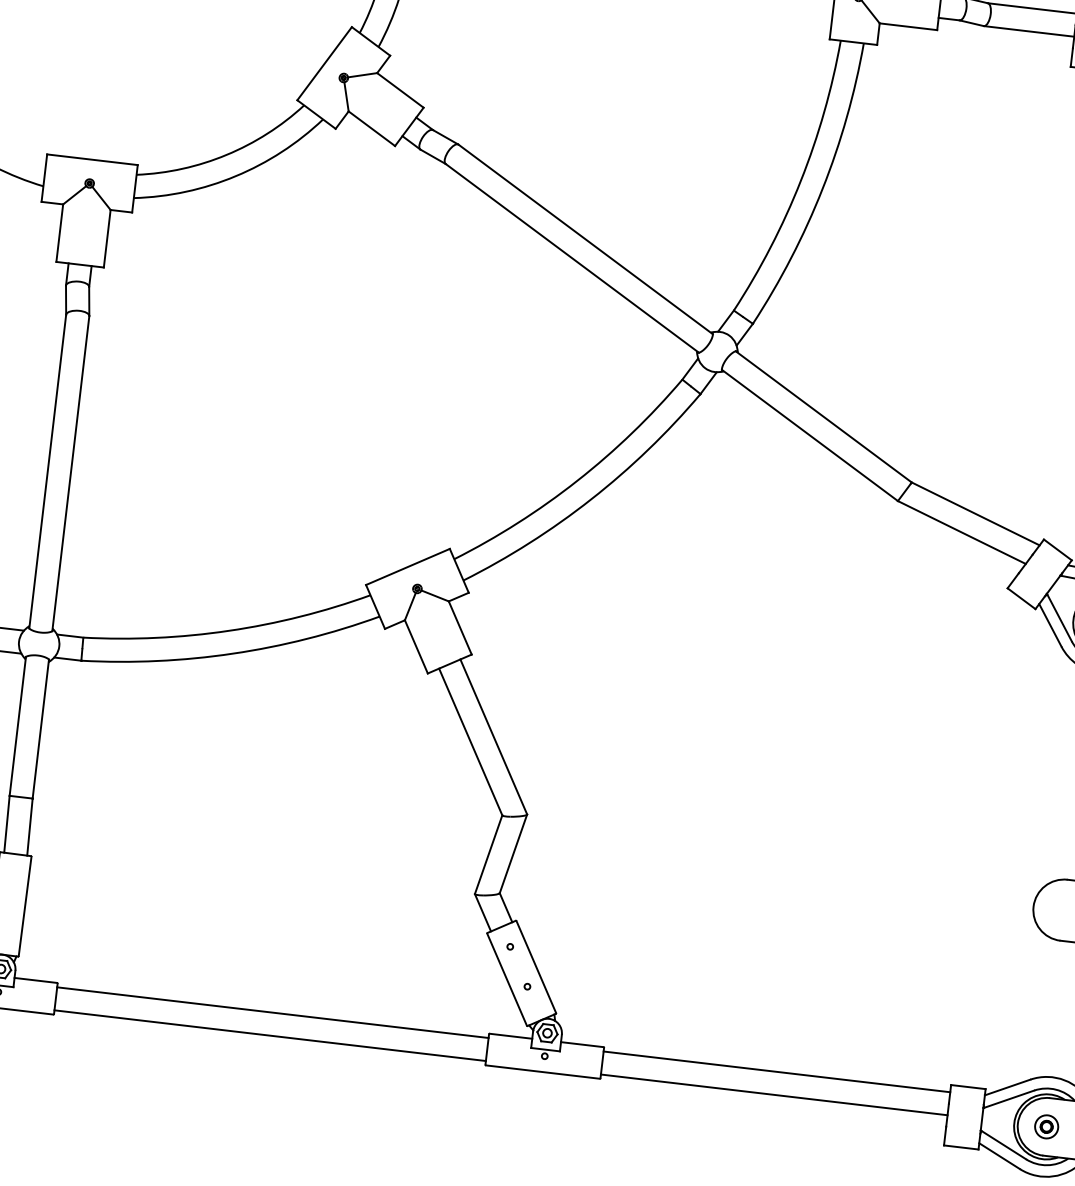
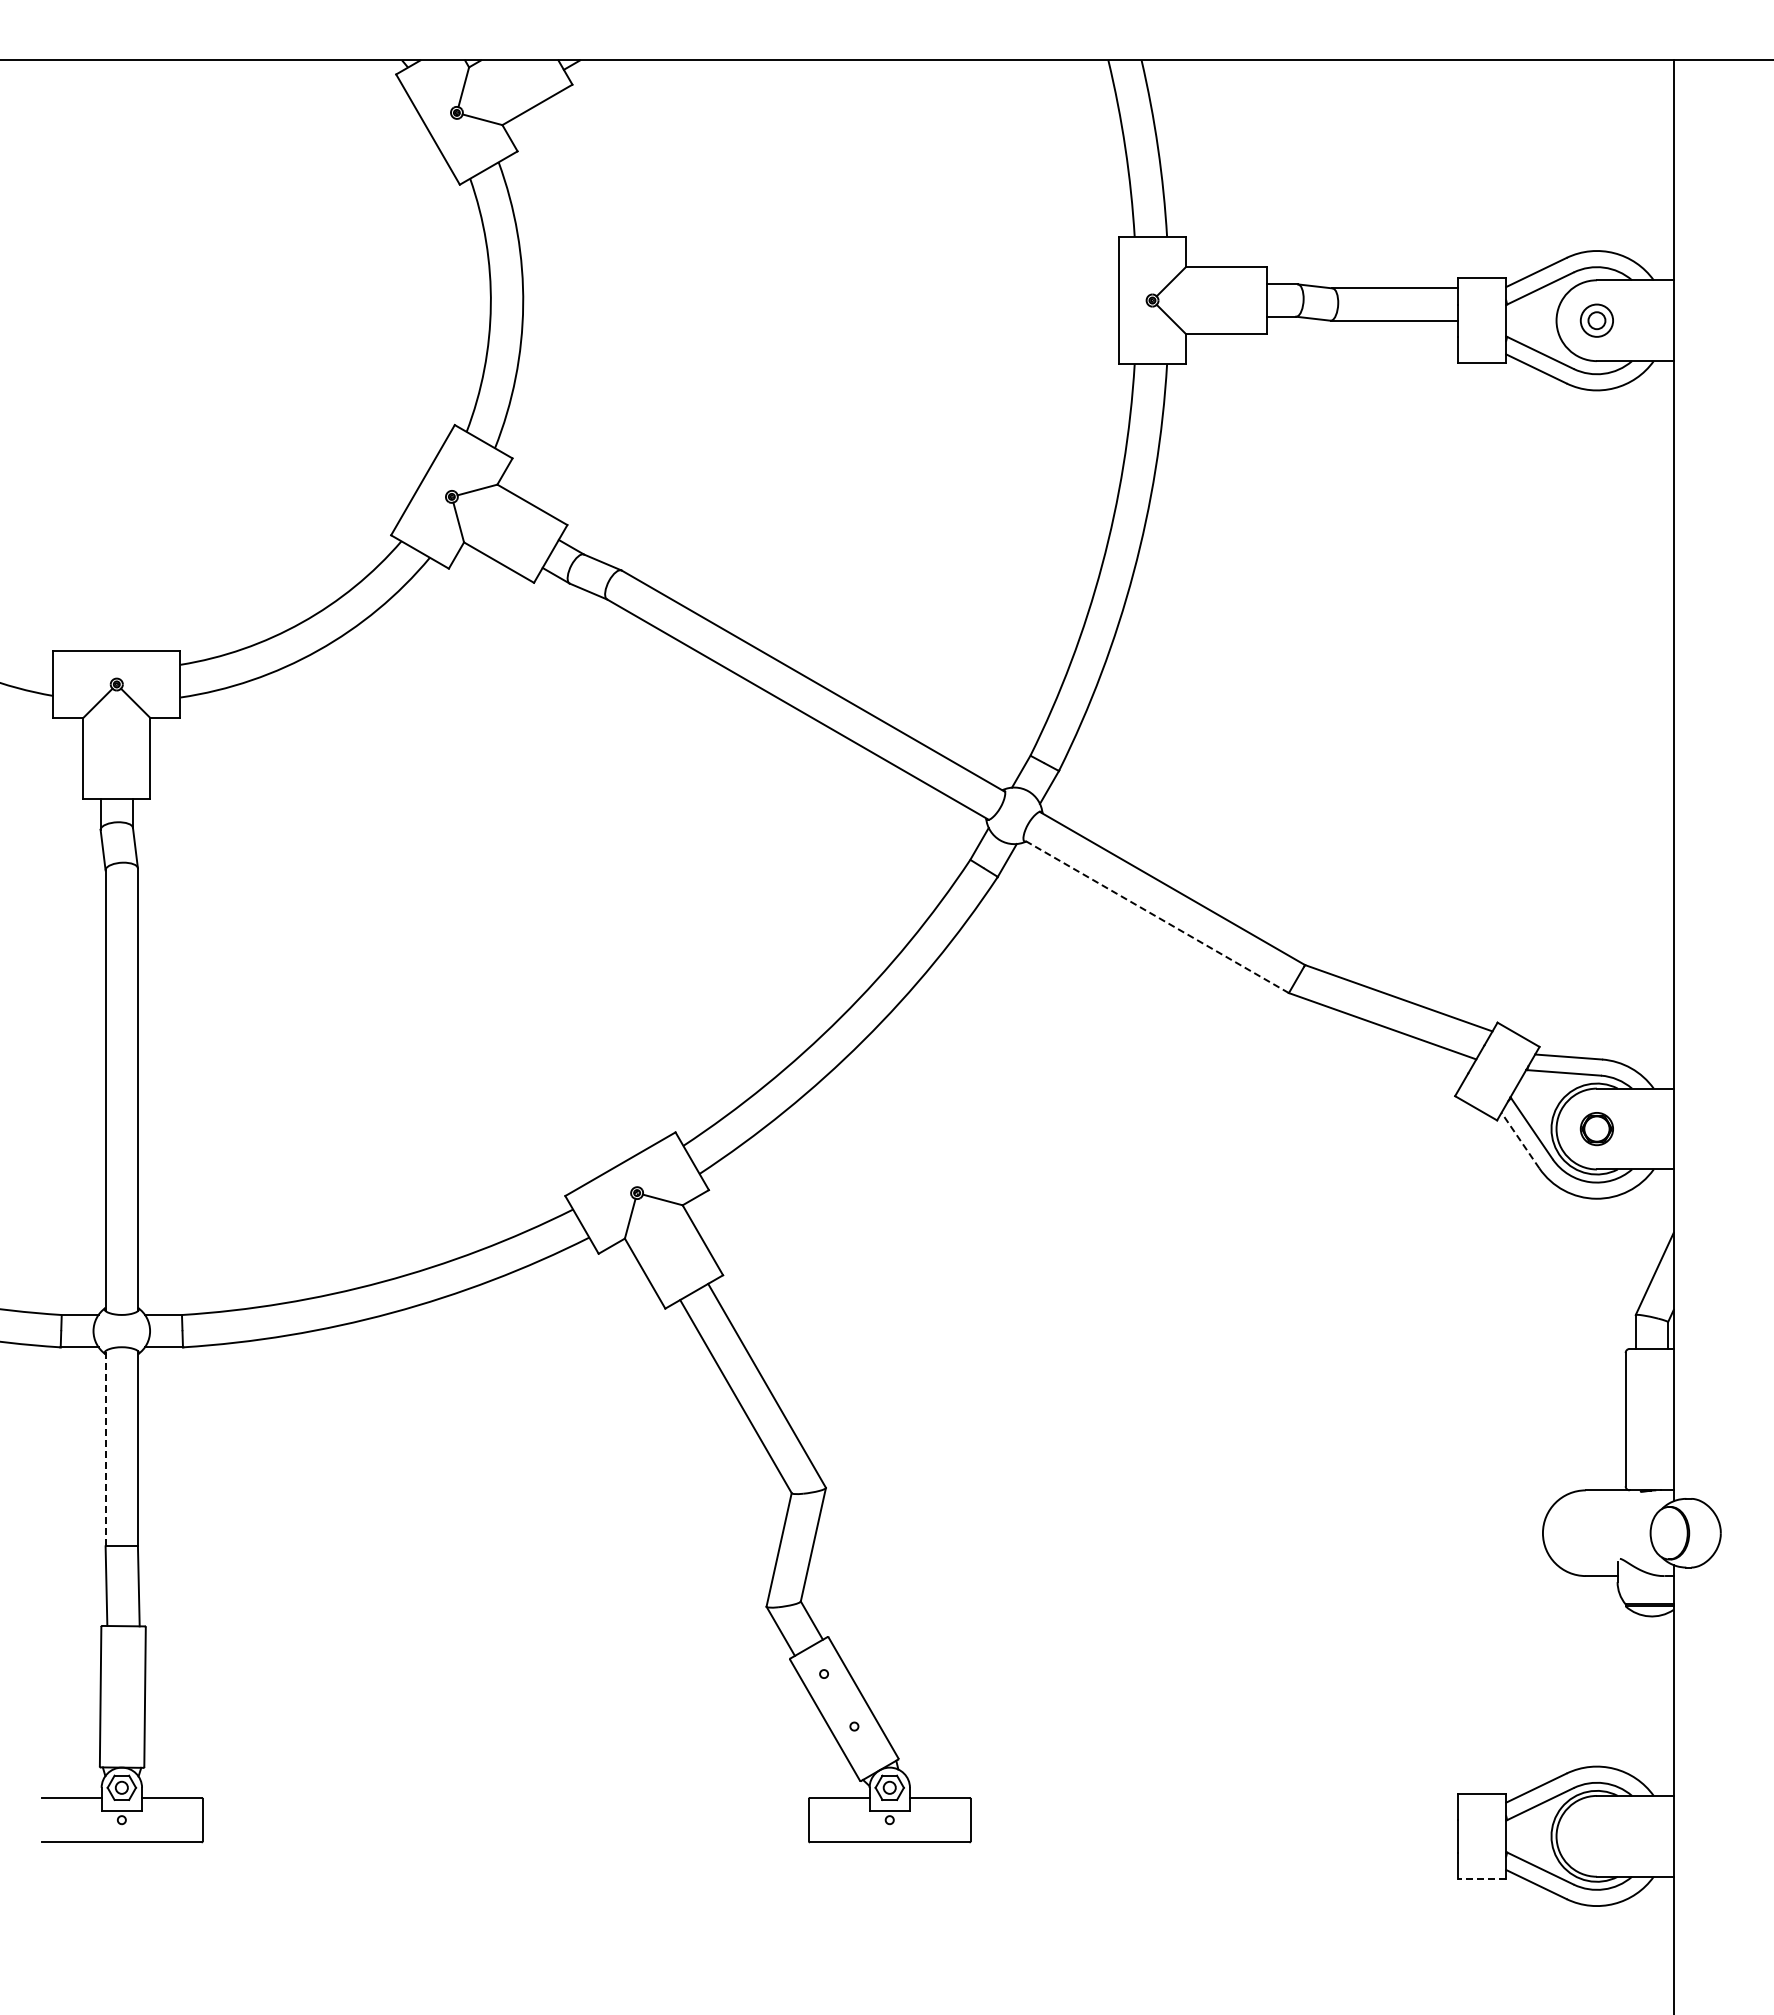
line: (809, 435) -> (1155, 916), solid -> dashed
line: (1050, 625) -> (1520, 1140), solid -> dashed
line: (17, 726) -> (105, 1448), solid -> dashed
line: (272, 1012) -> (505, 1804), removed
line: (269, 1035) -> (505, 1836), removed
line: (776, 1072) -> (1213, 1804), removed
line: (773, 1094) -> (1213, 1836), removed
part: (1046, 1126) -> (1596, 1836), removed
line: (960, 1147) -> (1481, 1878), solid -> dashed

